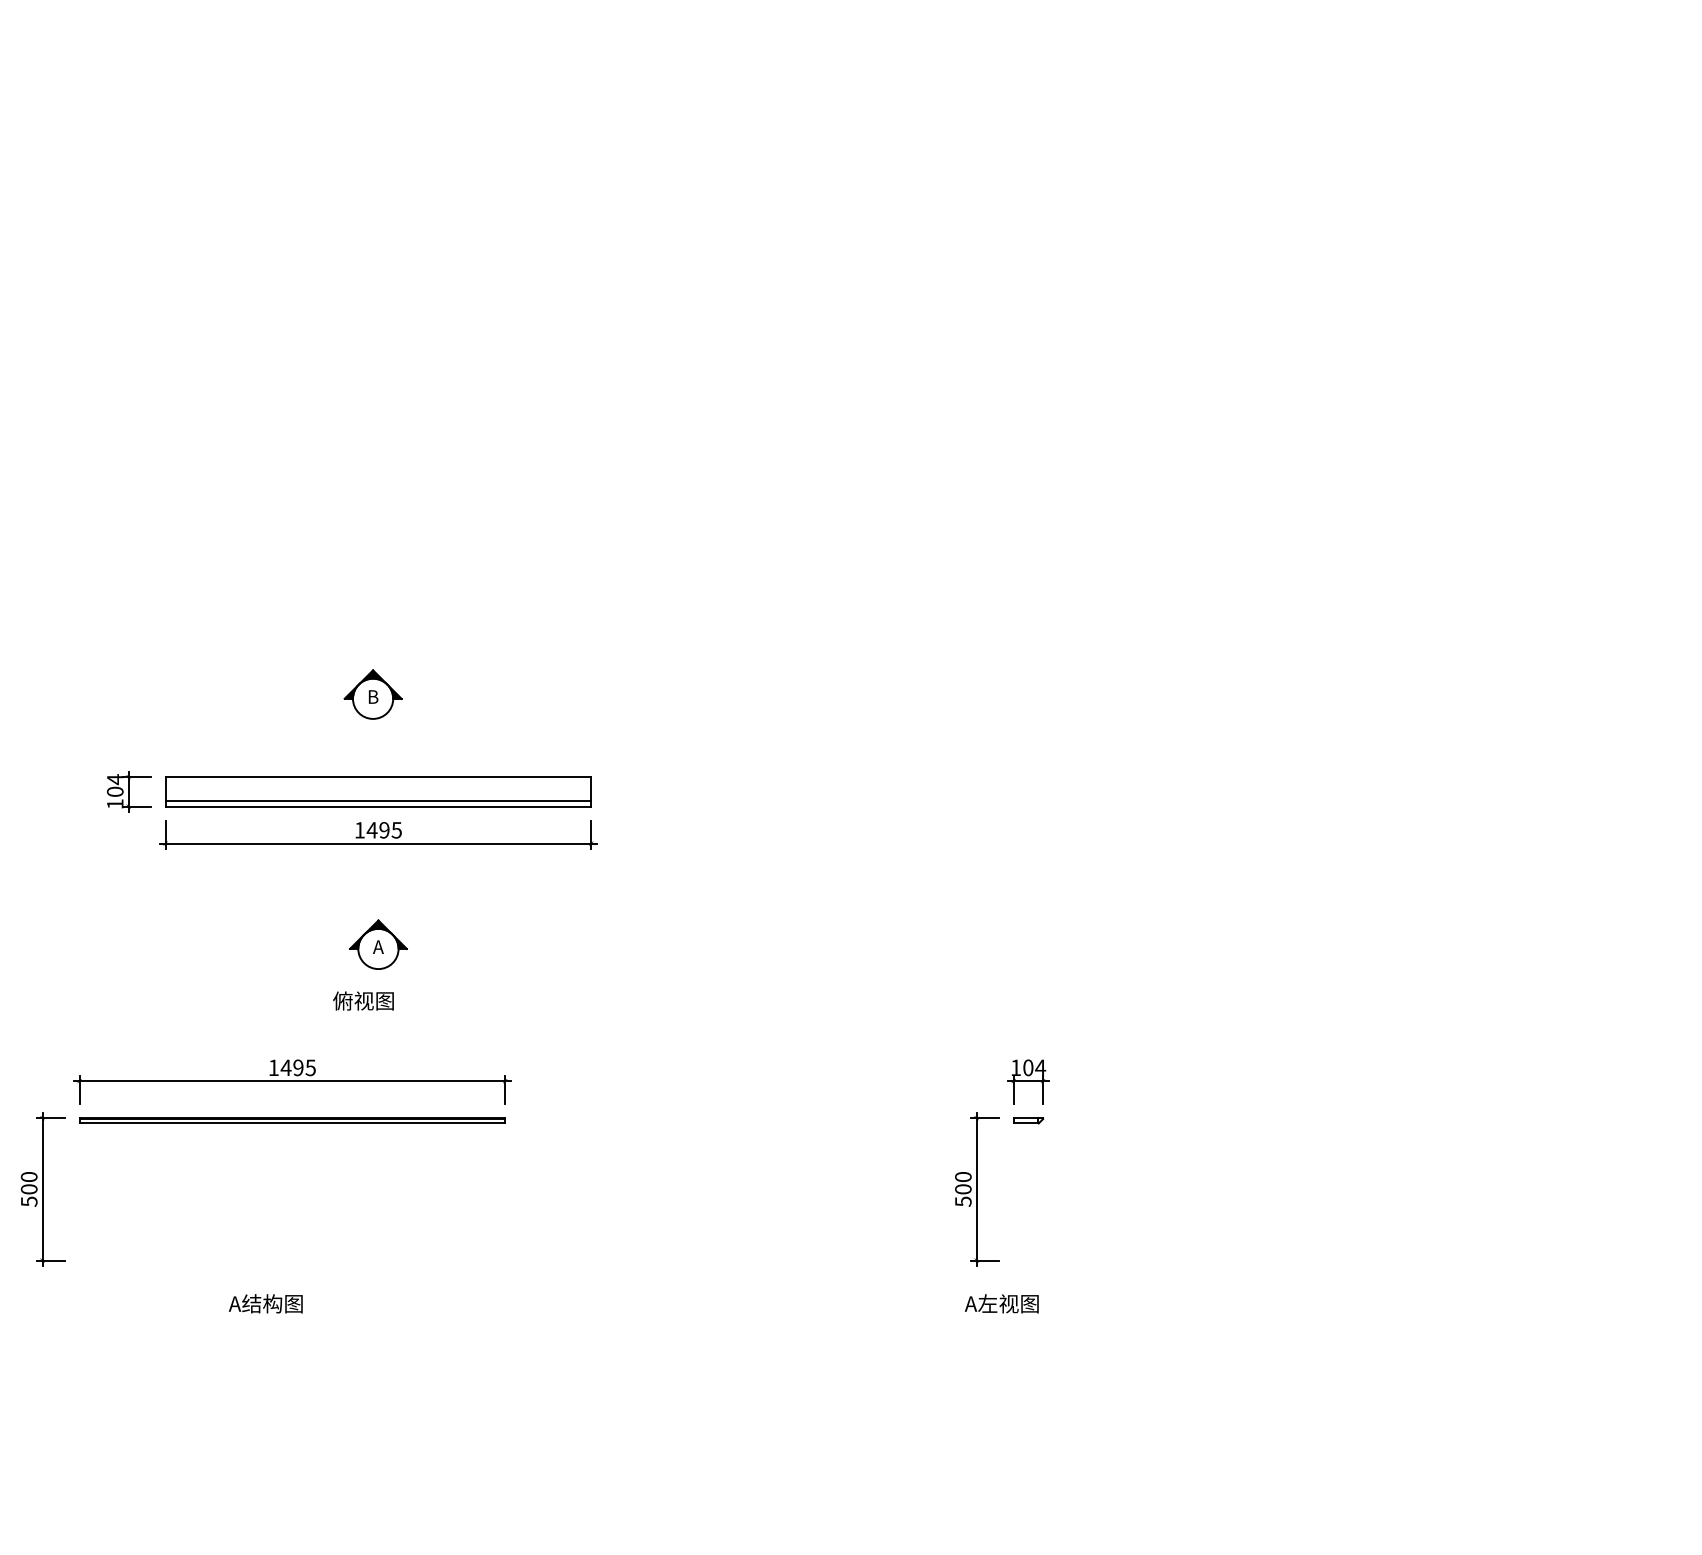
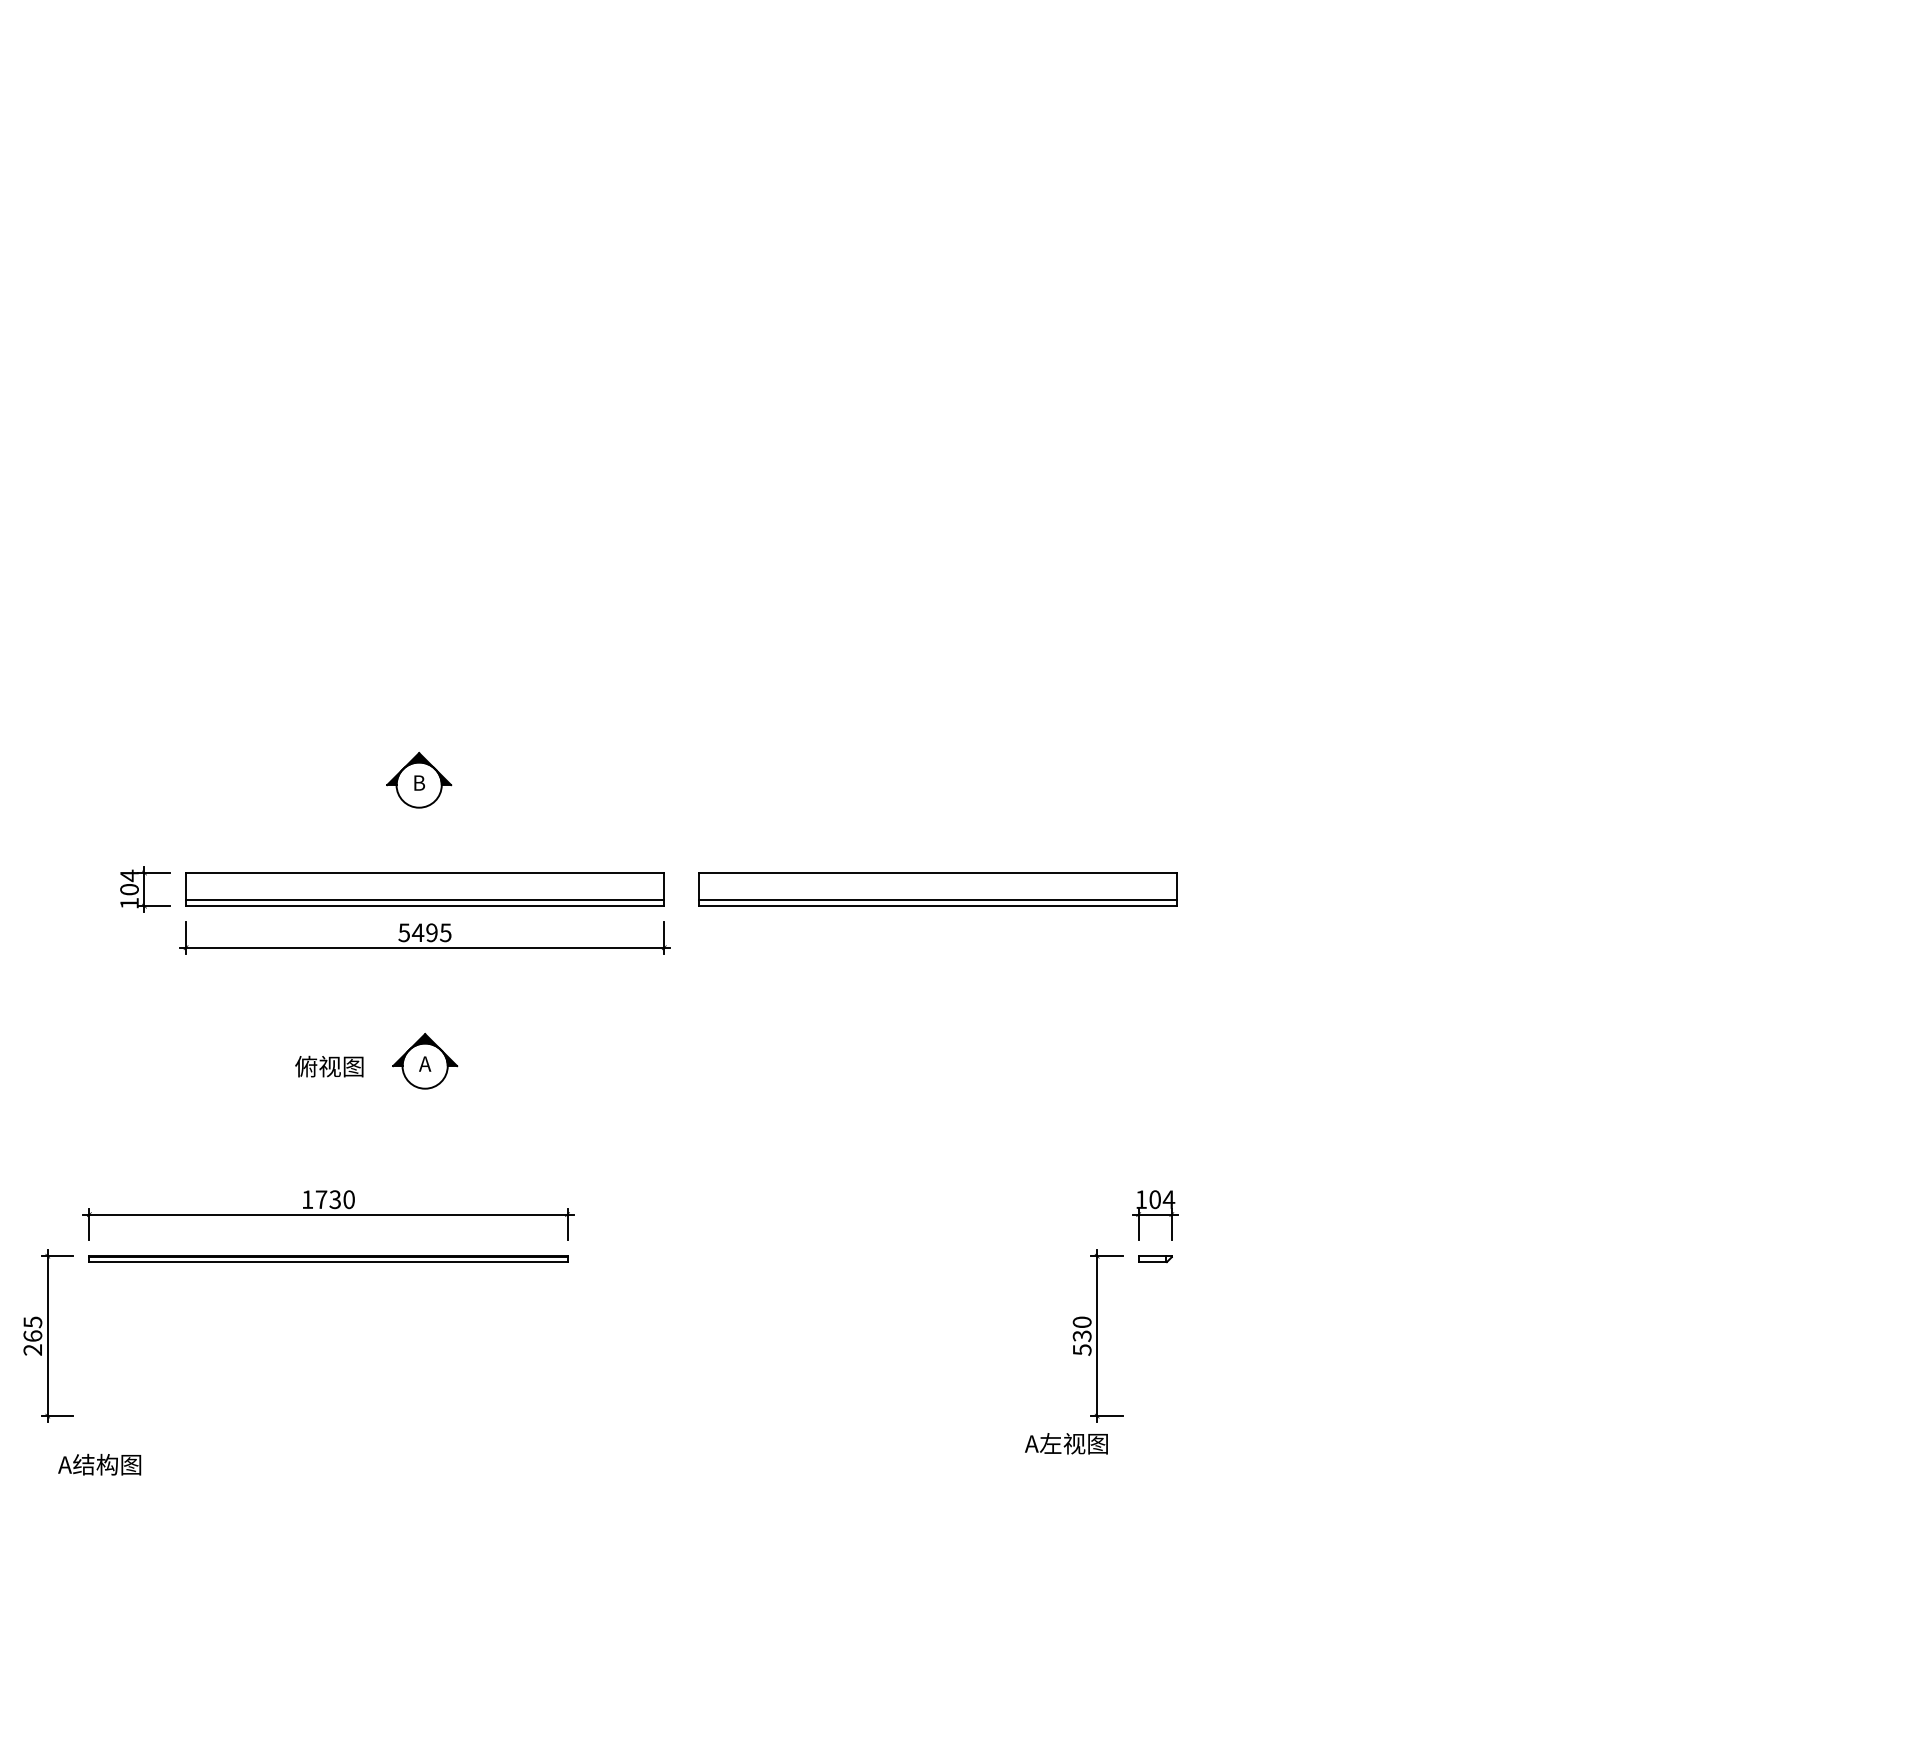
part: (834, 791) -> (937, 889), added
text: (359, 830) -> (403, 932), 1495 -> 5495
text: (363, 1000) -> (329, 1066), moved
text: (297, 1067) -> (334, 1199), 1495 -> 1730
text: (28, 1188) -> (32, 1335), 500 -> 265
text: (963, 1189) -> (1082, 1336), 500 -> 530
text: (265, 1303) -> (99, 1464), moved
text: (1001, 1303) -> (1066, 1443), moved

